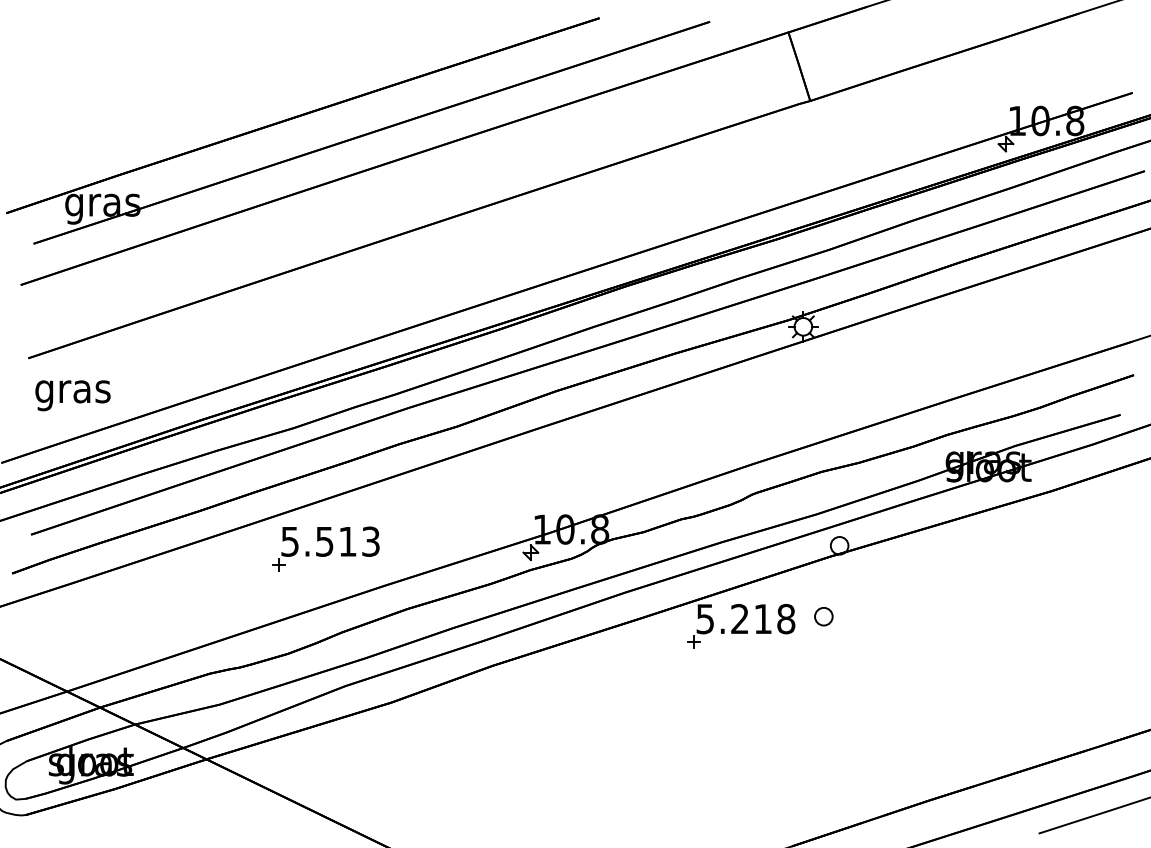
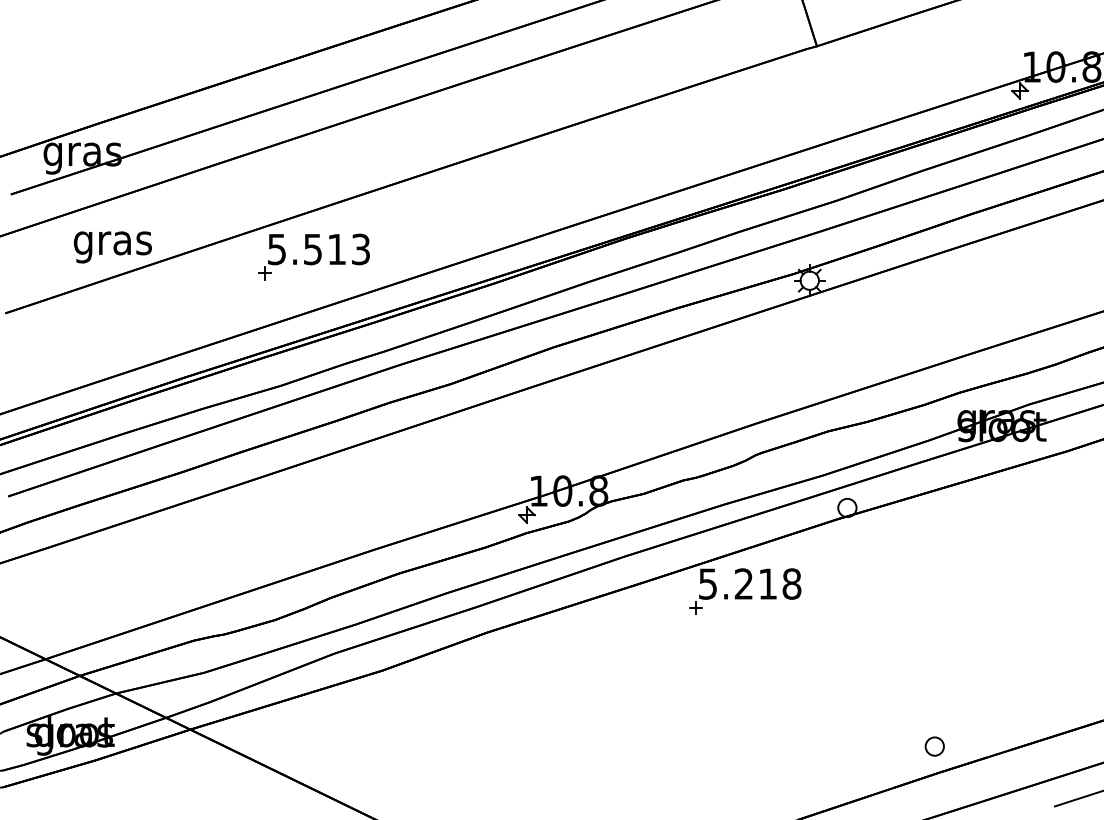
text: (72, 395) -> (112, 247), moved
part: (325, 548) -> (313, 256), moved
part: (823, 616) -> (934, 746), moved

